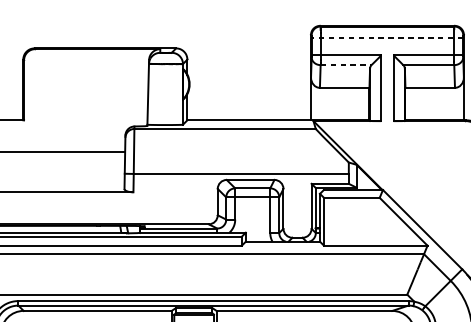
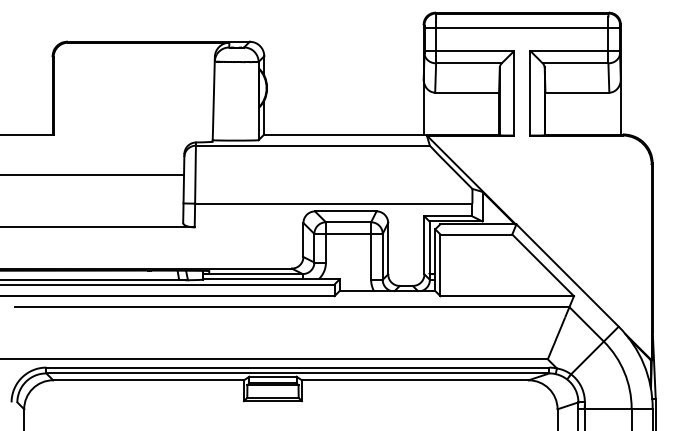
line: (387, 38) -> (522, 28), dashed -> solid
line: (345, 65) -> (468, 63), dashed -> solid

